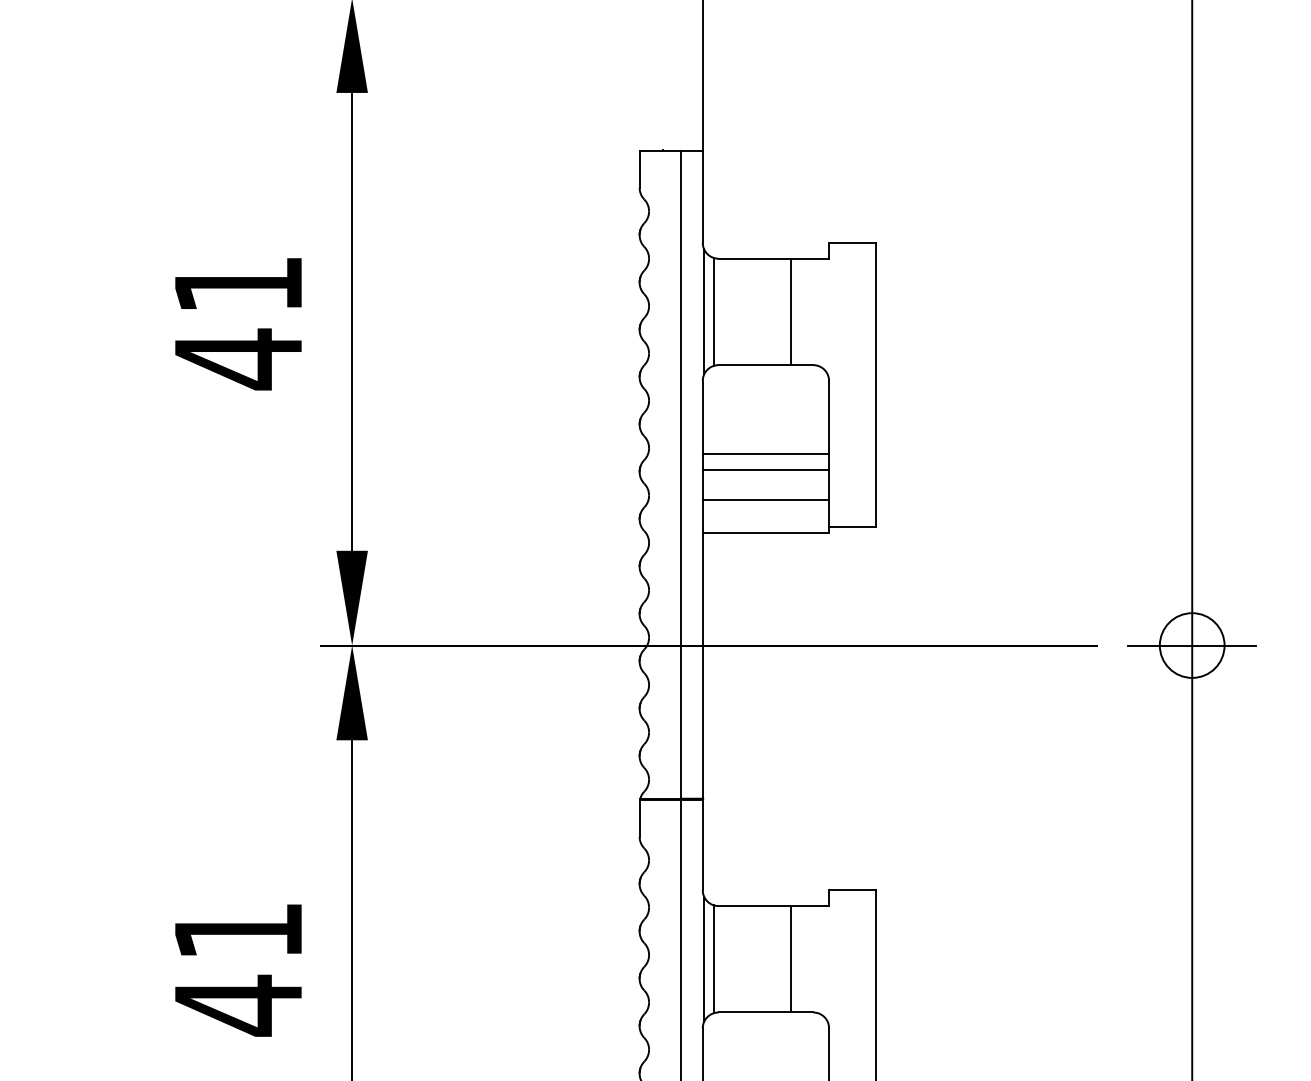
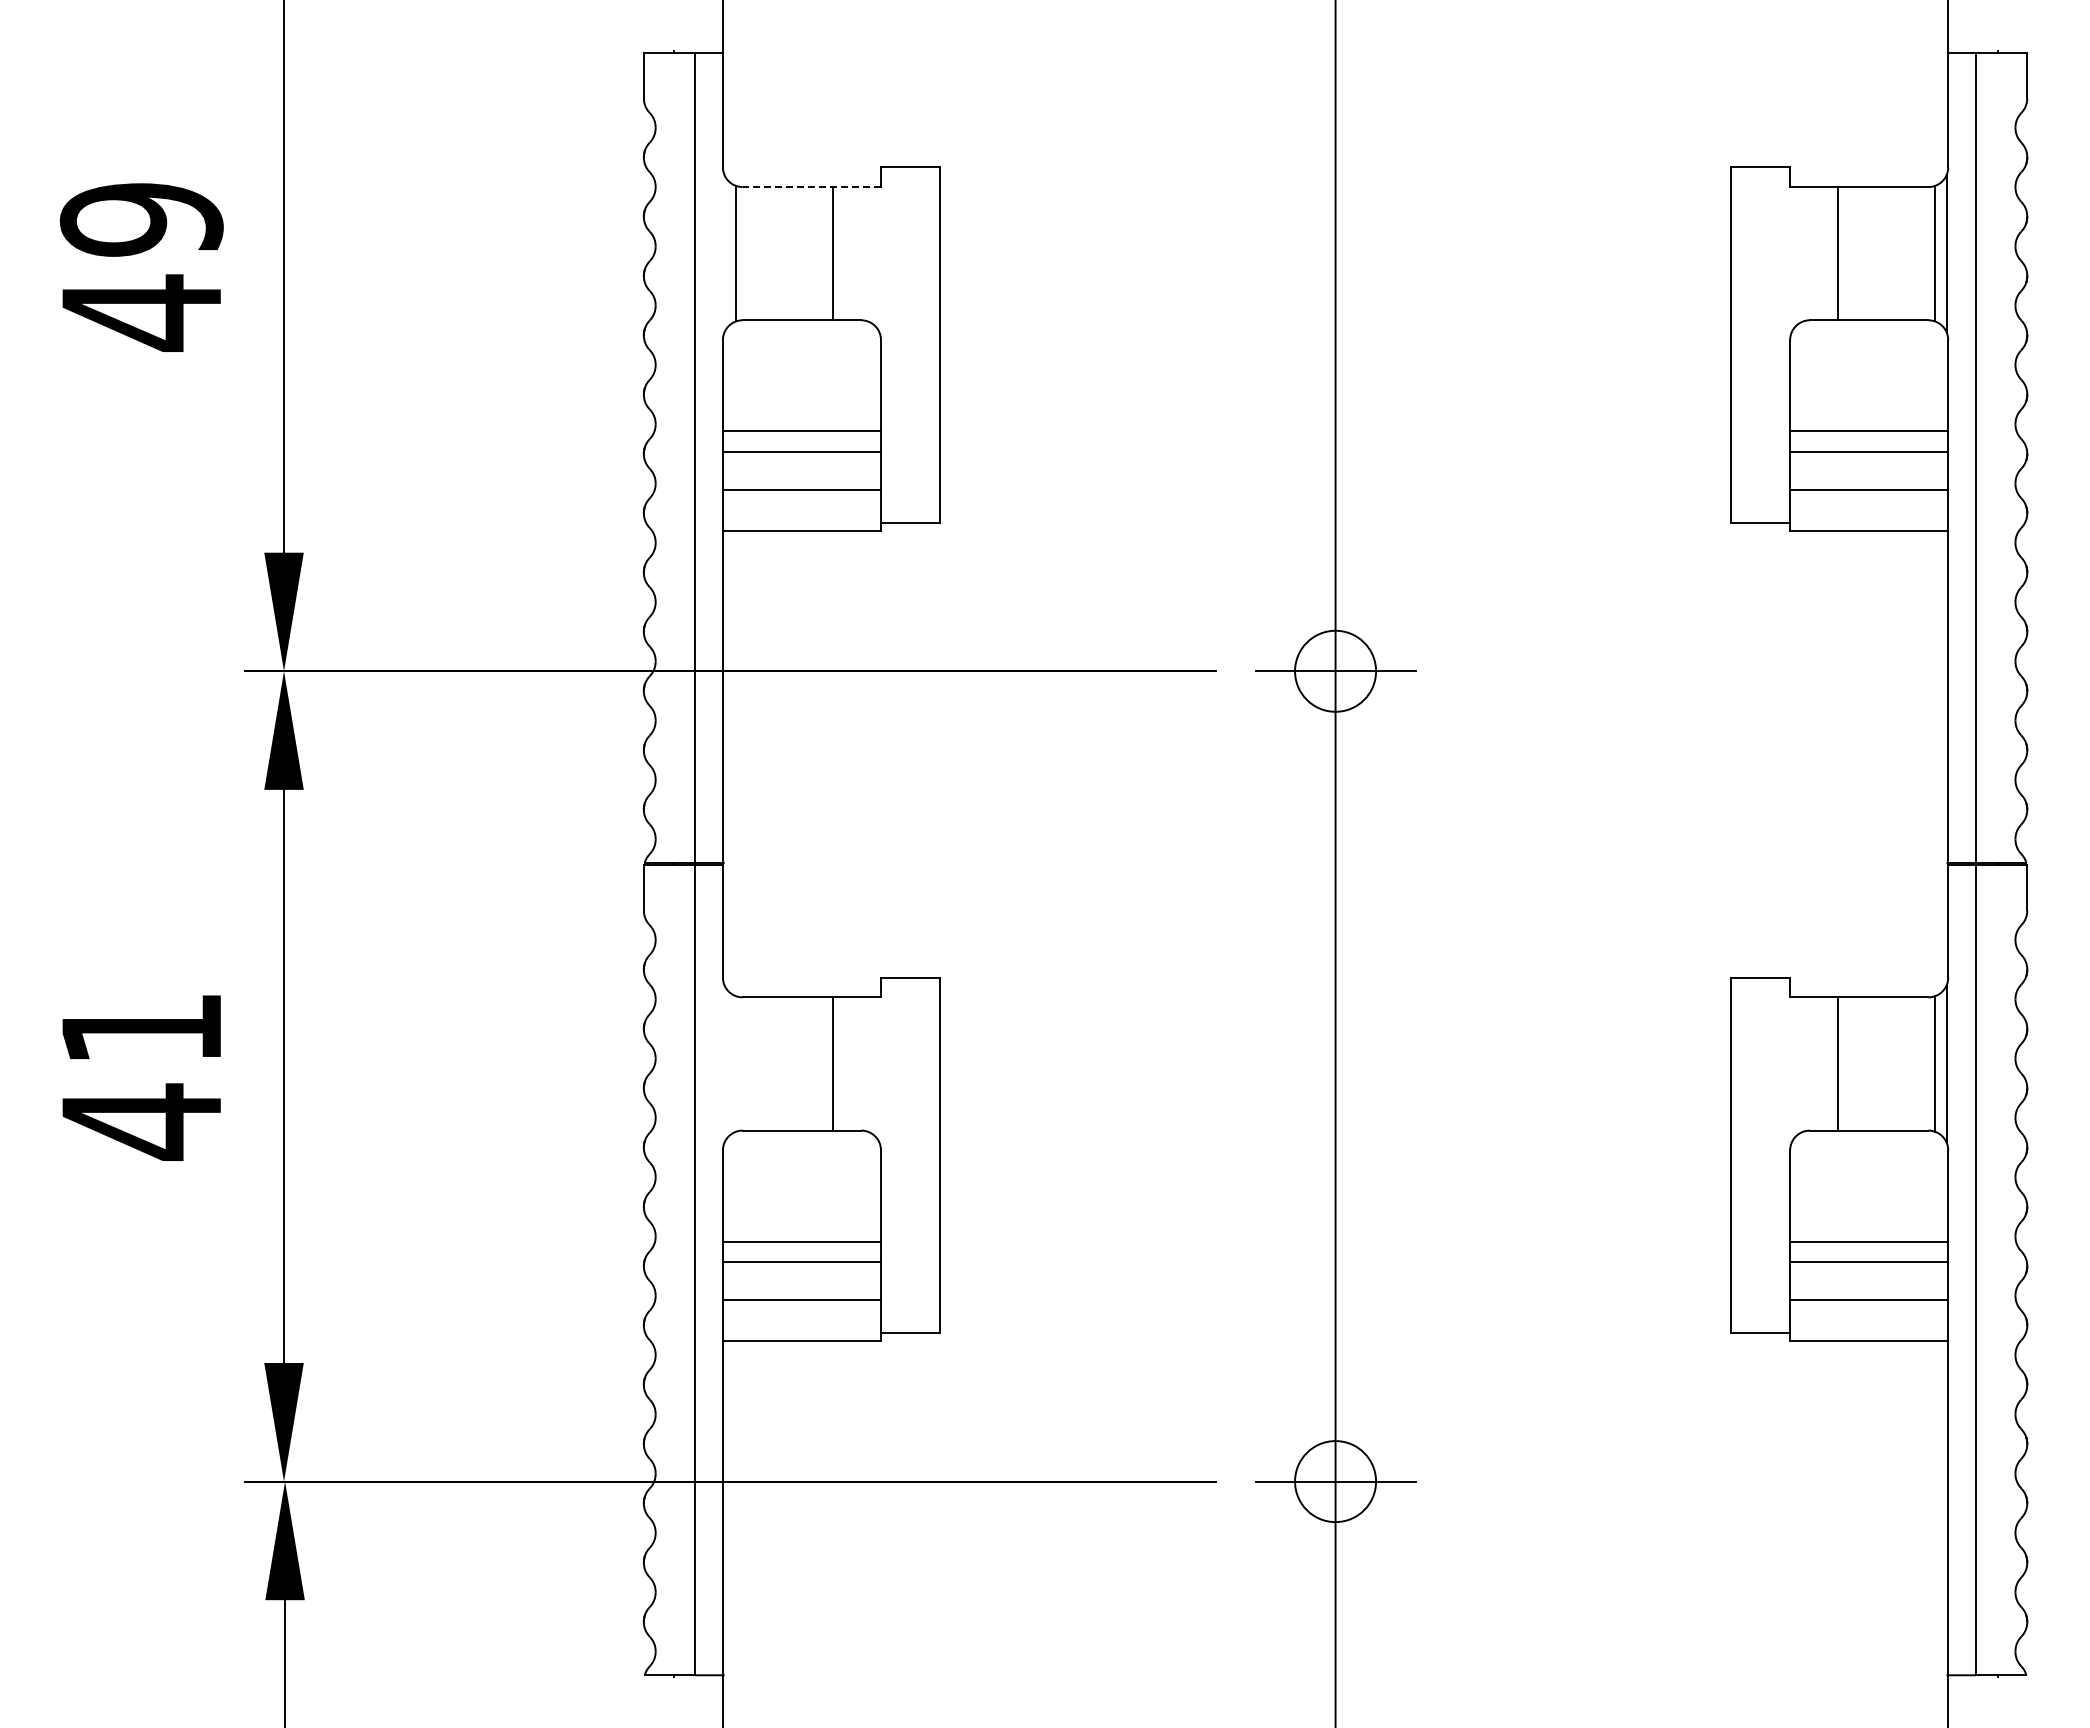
line: (773, 259) -> (811, 187), solid -> dashed
text: (238, 284) -> (141, 219), 41 -> 49
line: (704, 311) -> (724, 253), removed
line: (704, 958) -> (724, 1063), removed
line: (713, 958) -> (736, 1063), removed

